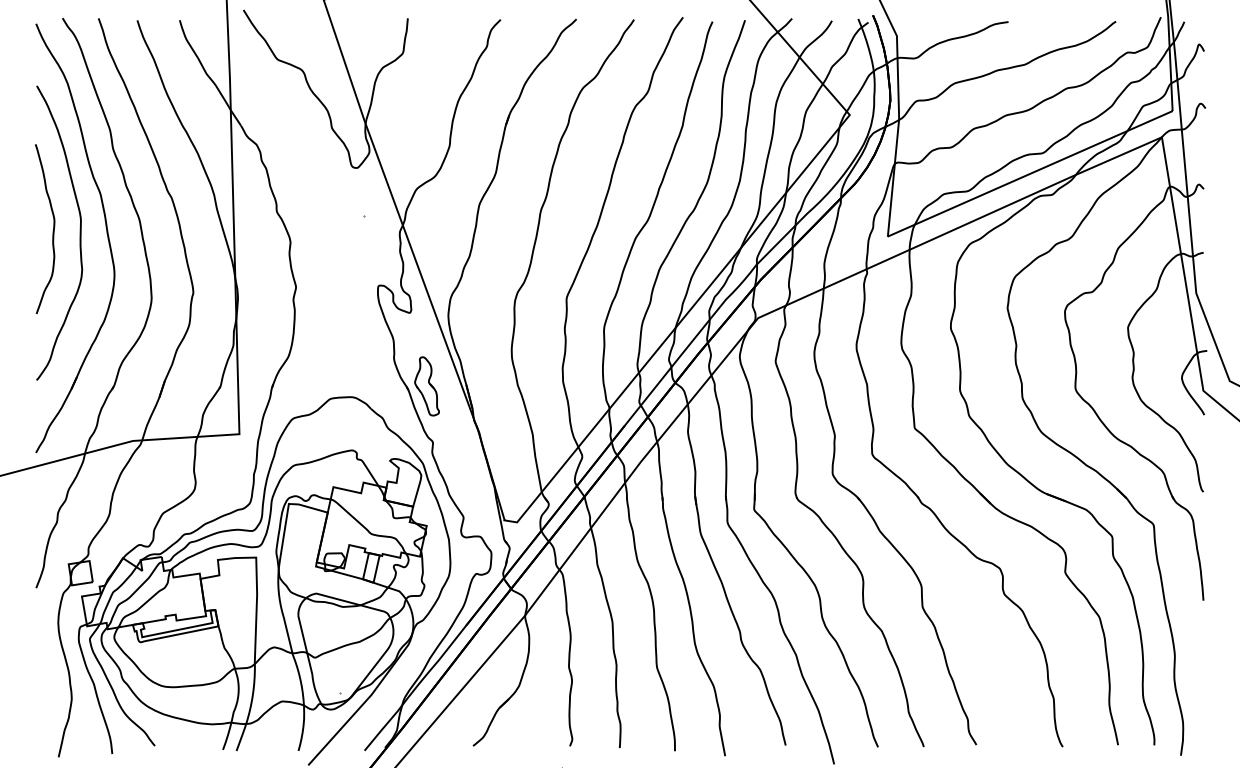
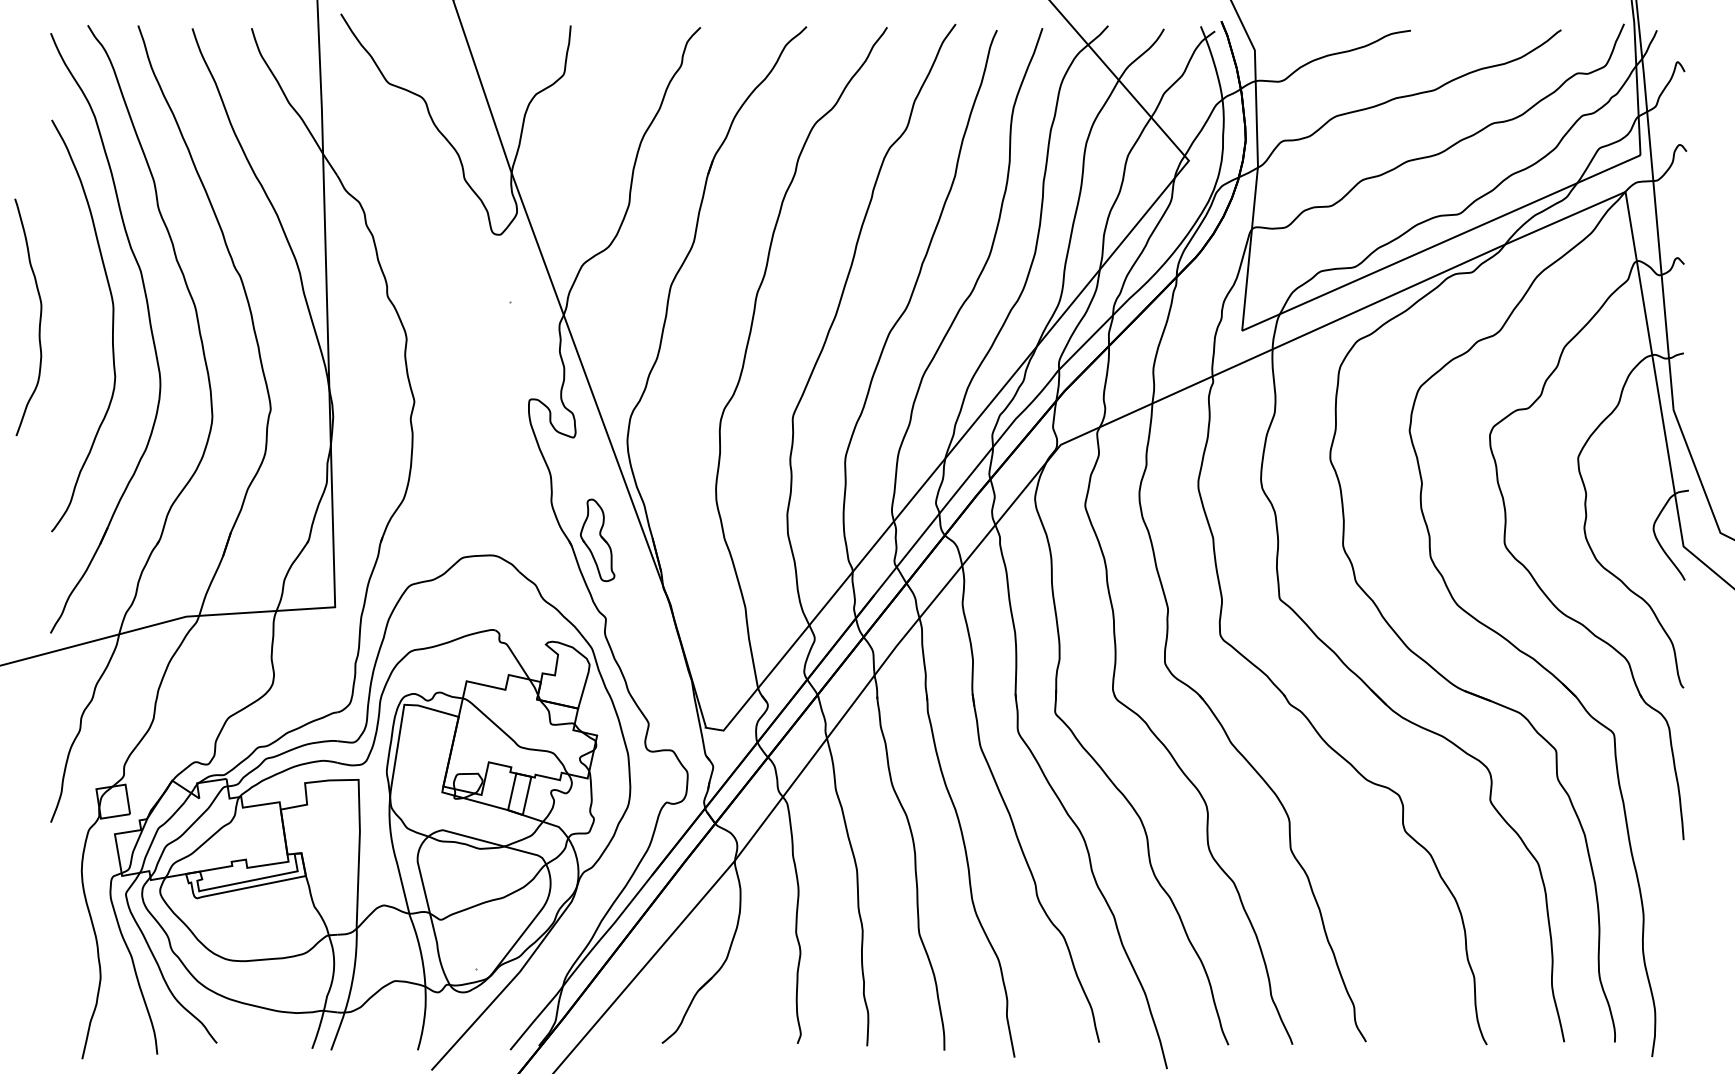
curve: (53, 229) -> (39, 317), moved

